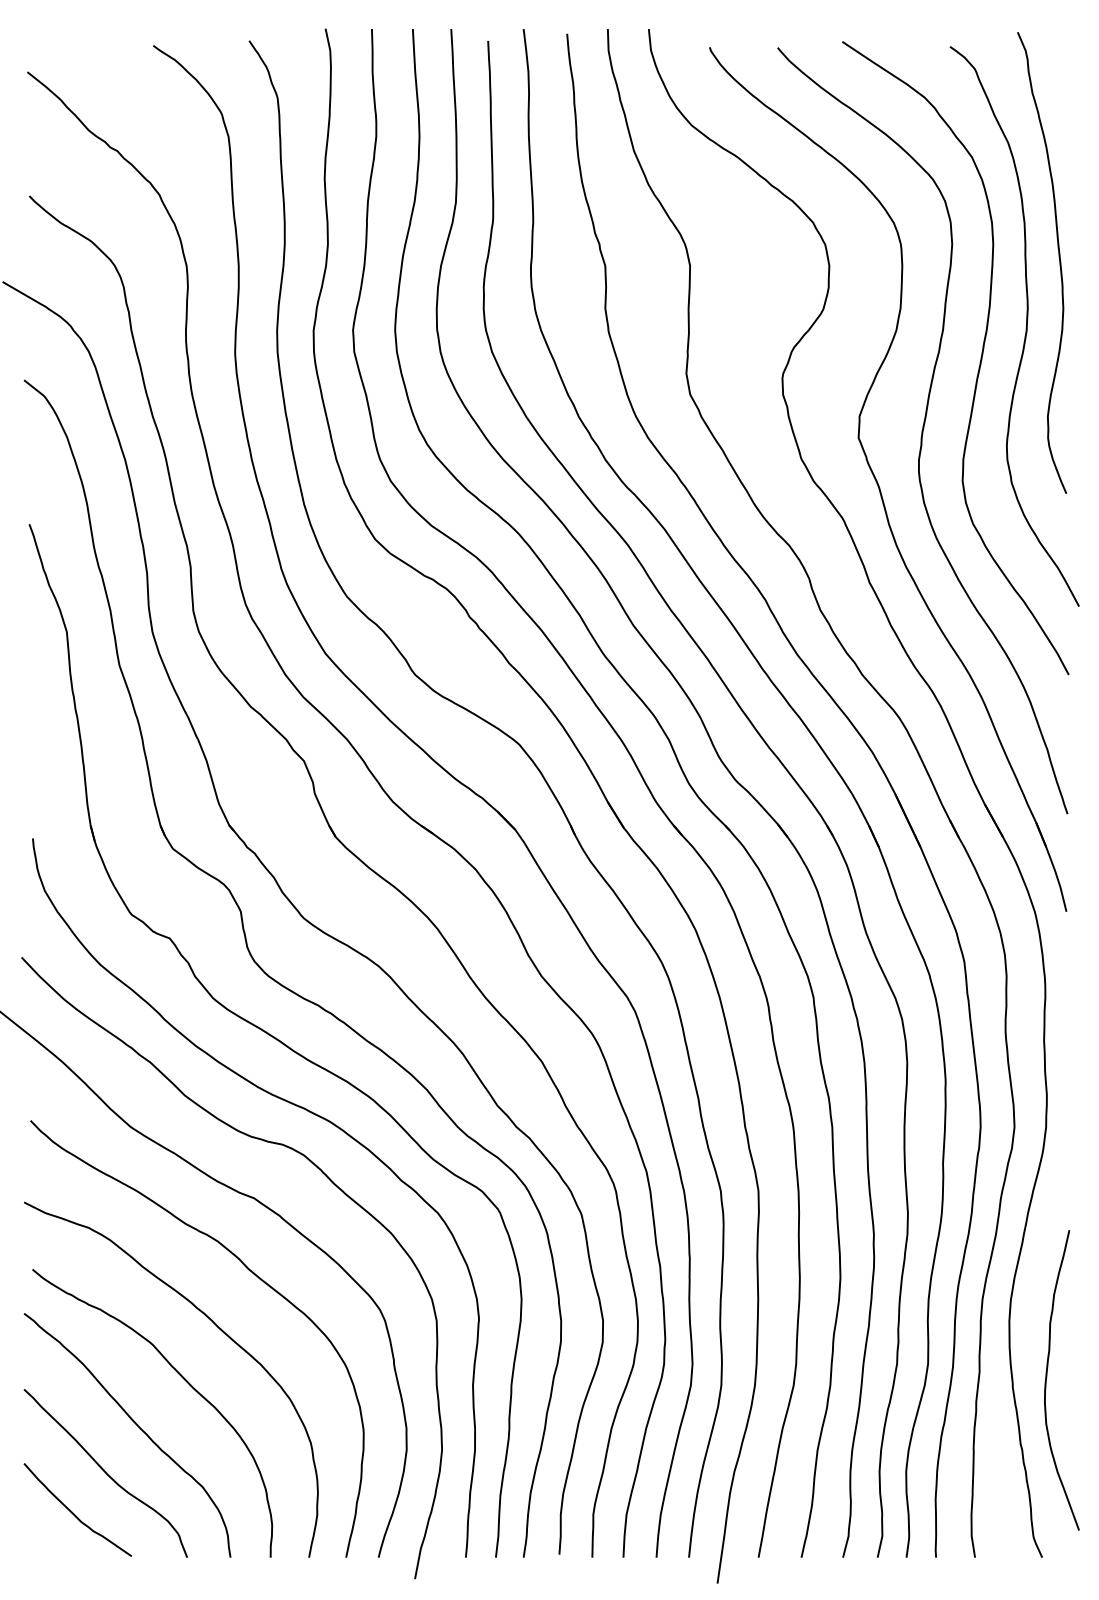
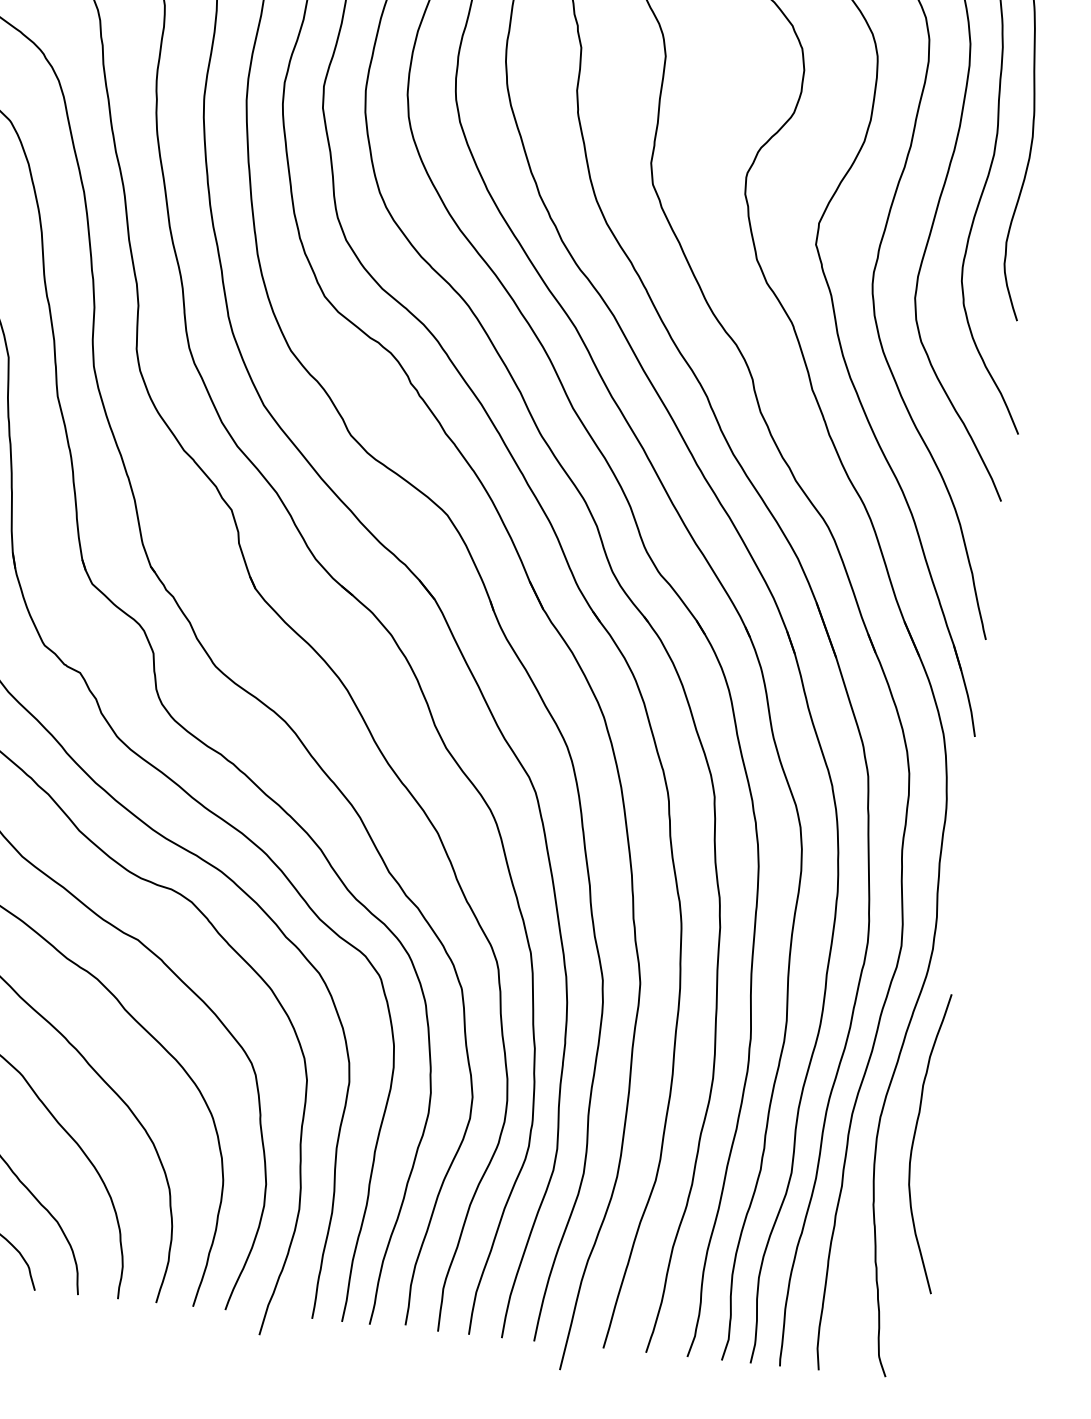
curve: (1047, 1377) -> (915, 1138), moved

